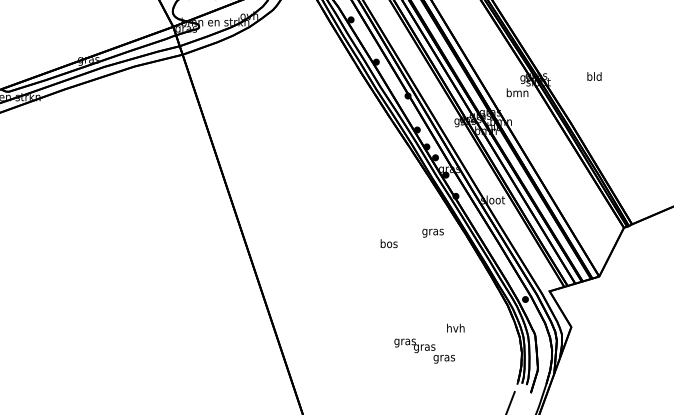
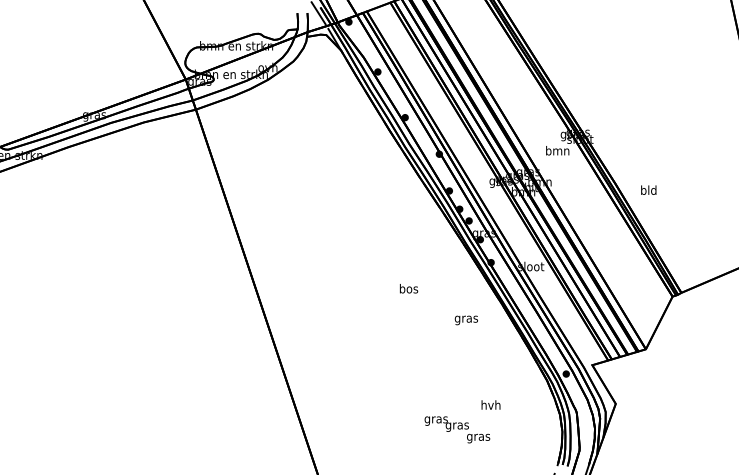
text: (594, 75) -> (648, 189), moved
text: (432, 233) -> (465, 320), moved
text: (389, 243) -> (409, 288), moved

